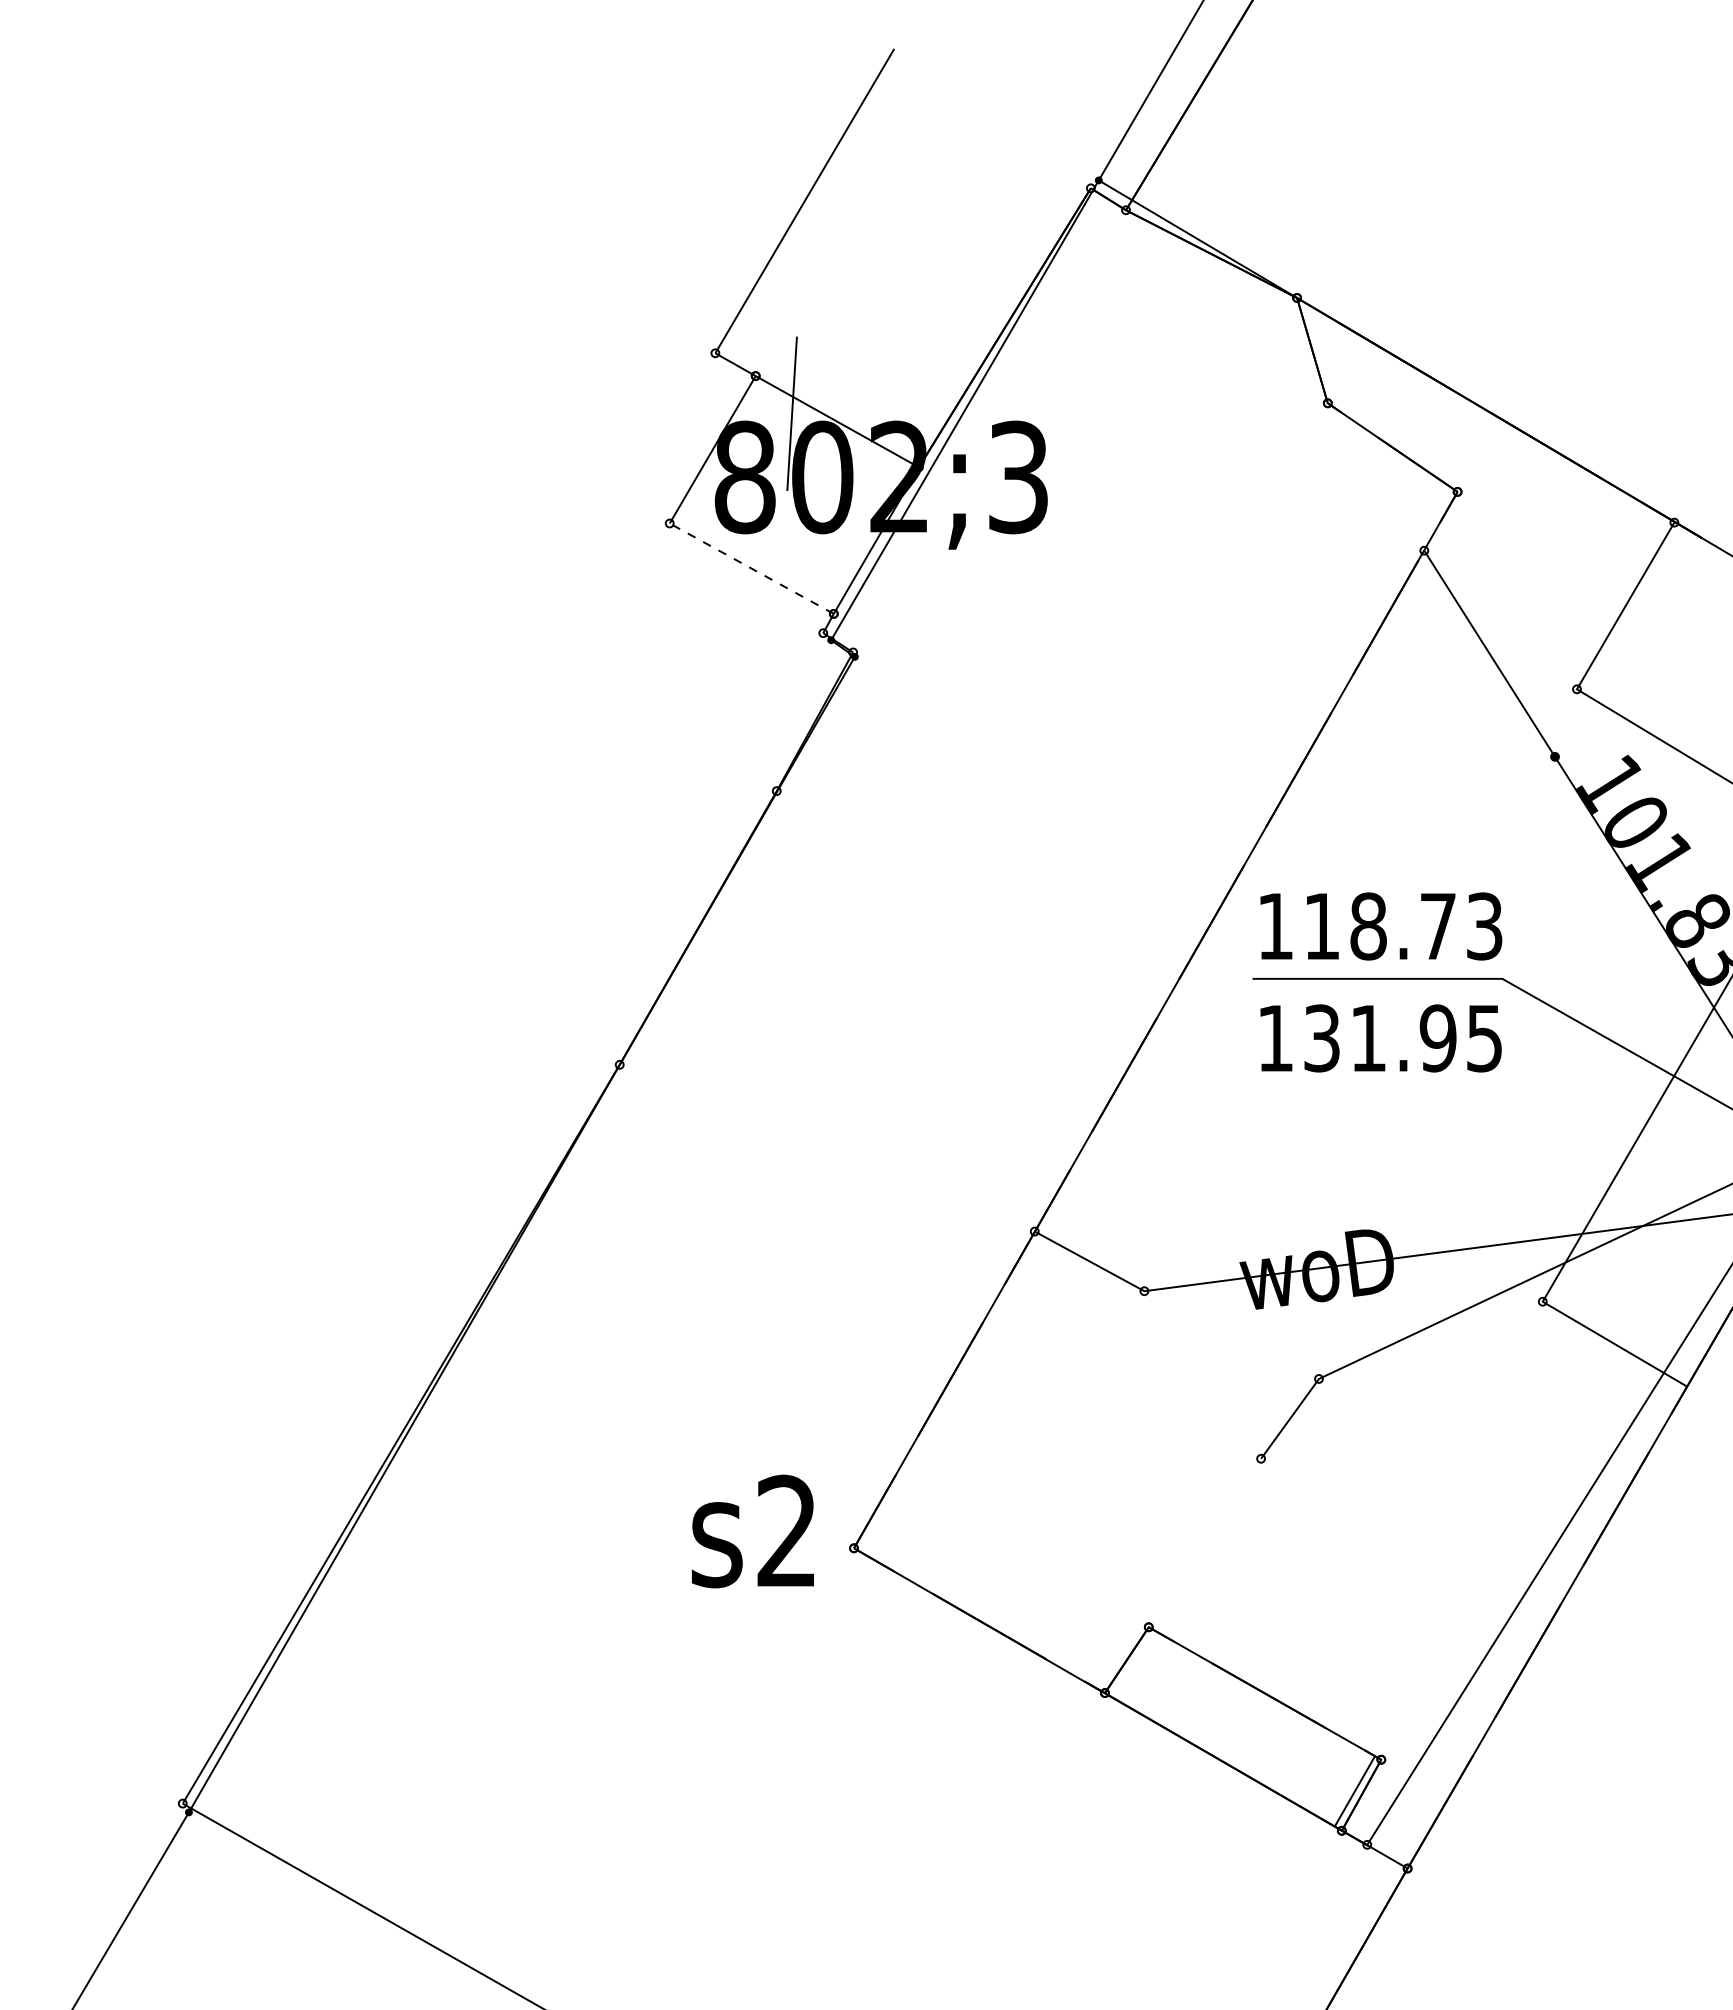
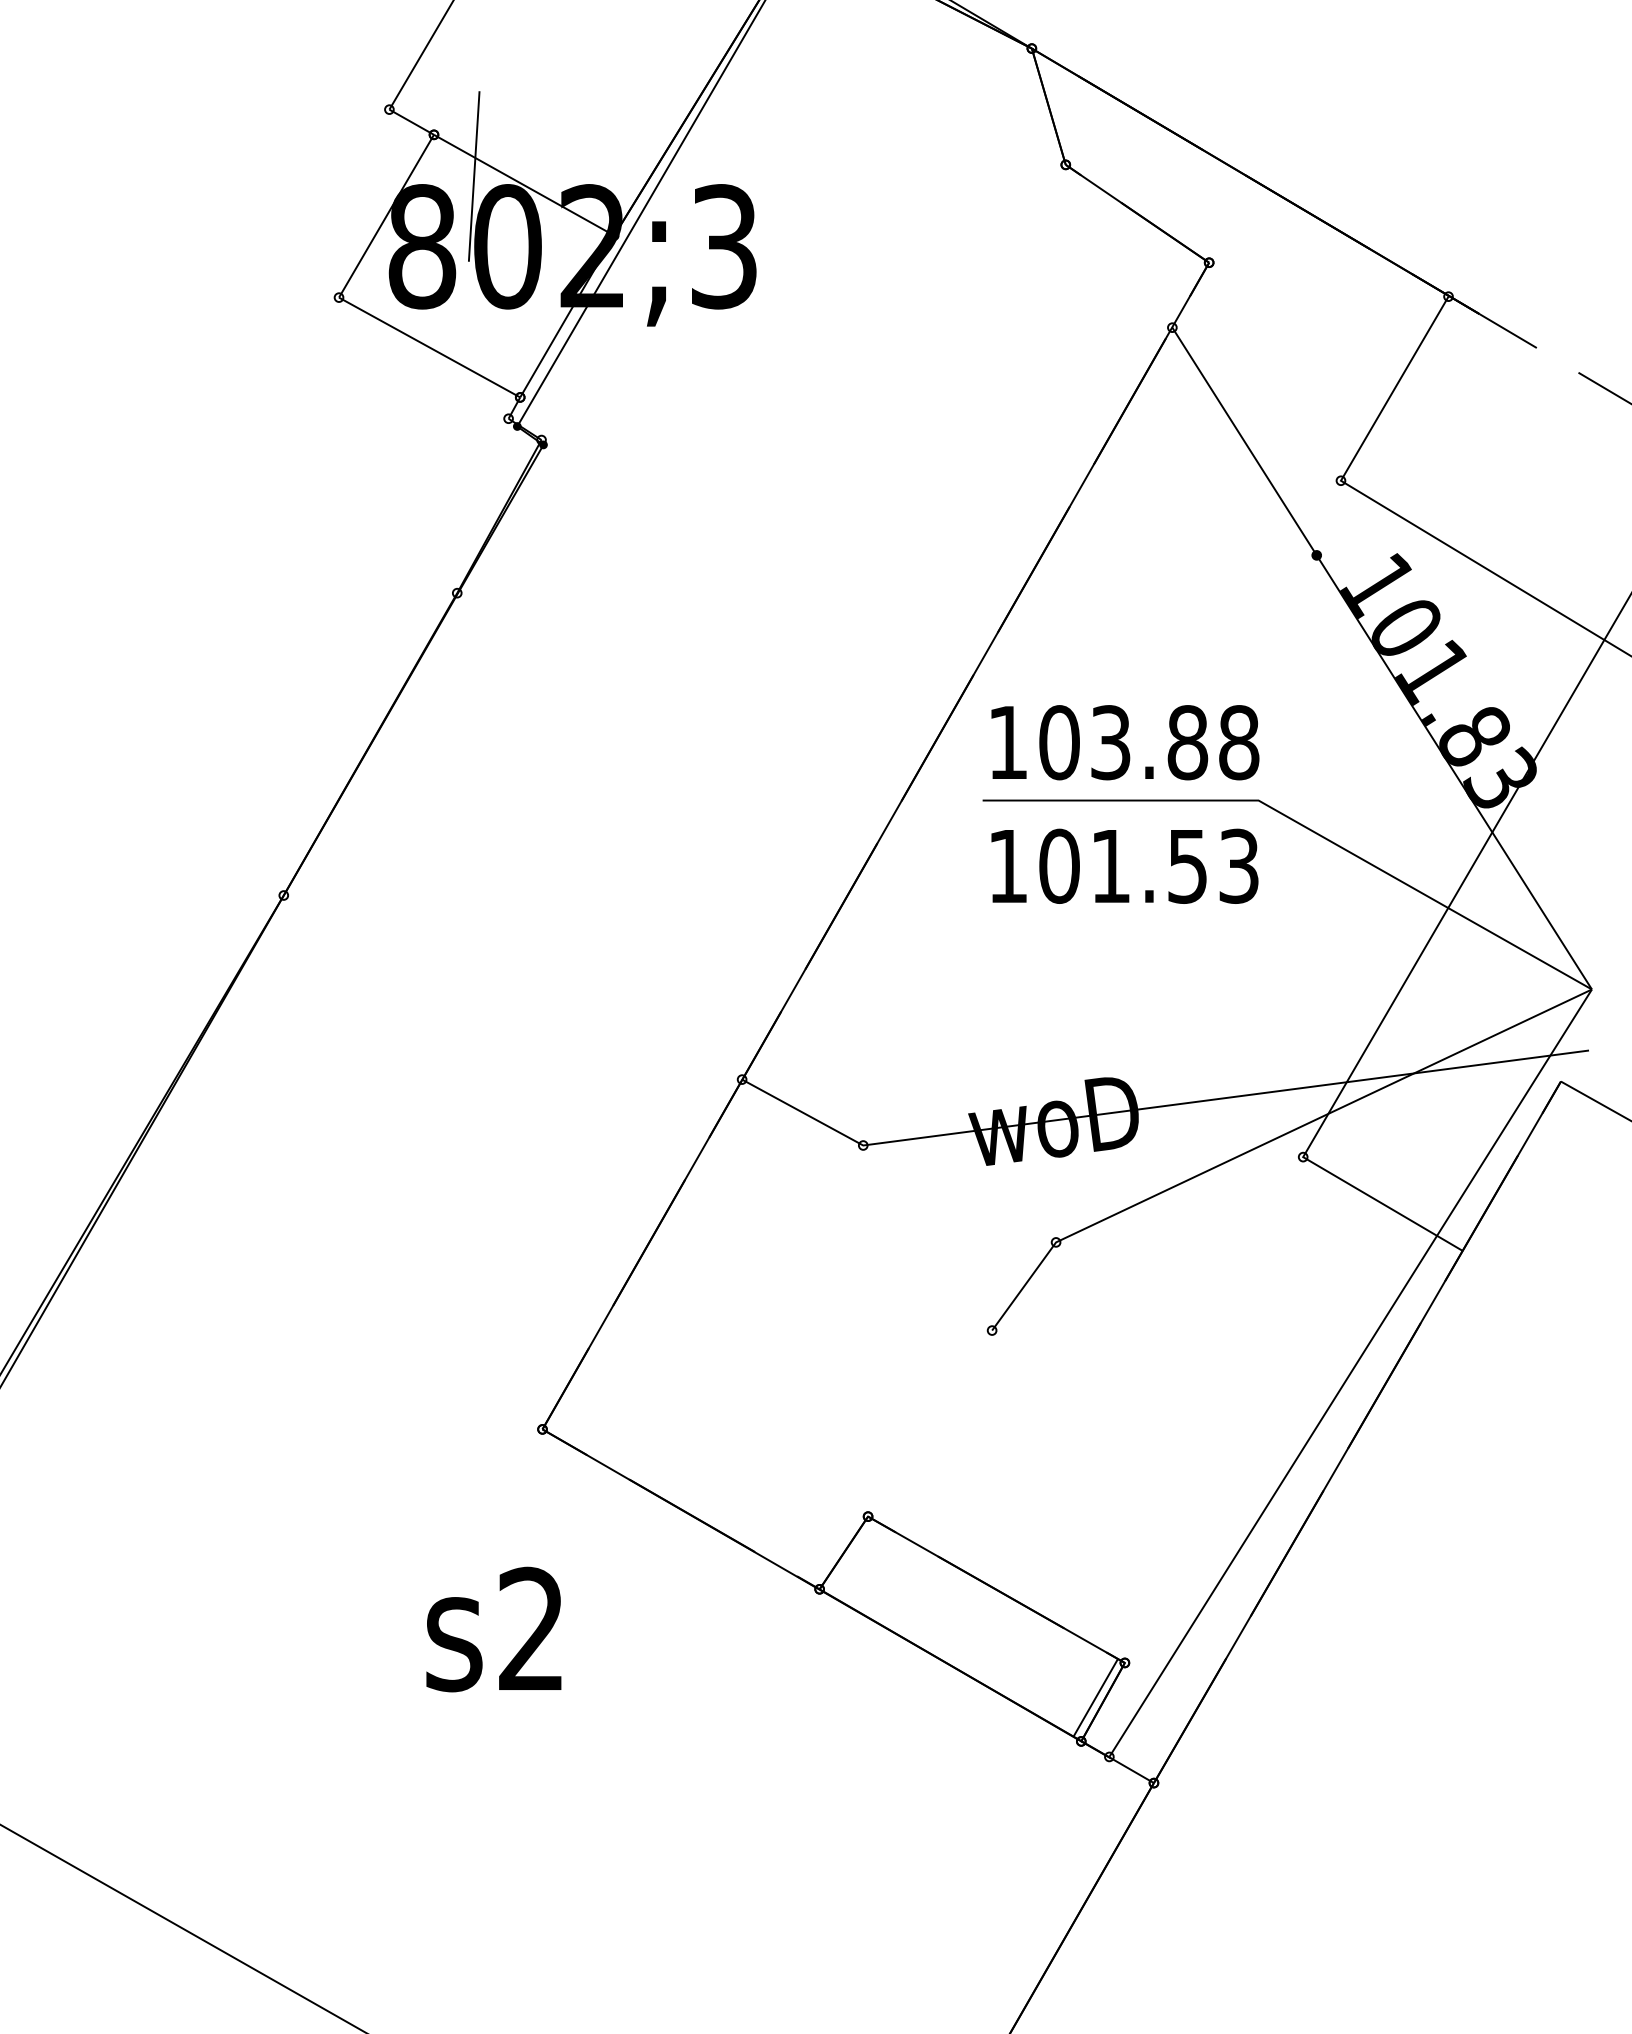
line: (751, 568) -> (429, 347), dashed -> solid
text: (1403, 926) -> (1149, 742), 118.73 -> 103.88
text: (1402, 1038) -> (1148, 866), 131.95 -> 101.53
text: (752, 1531) -> (493, 1629), moved

